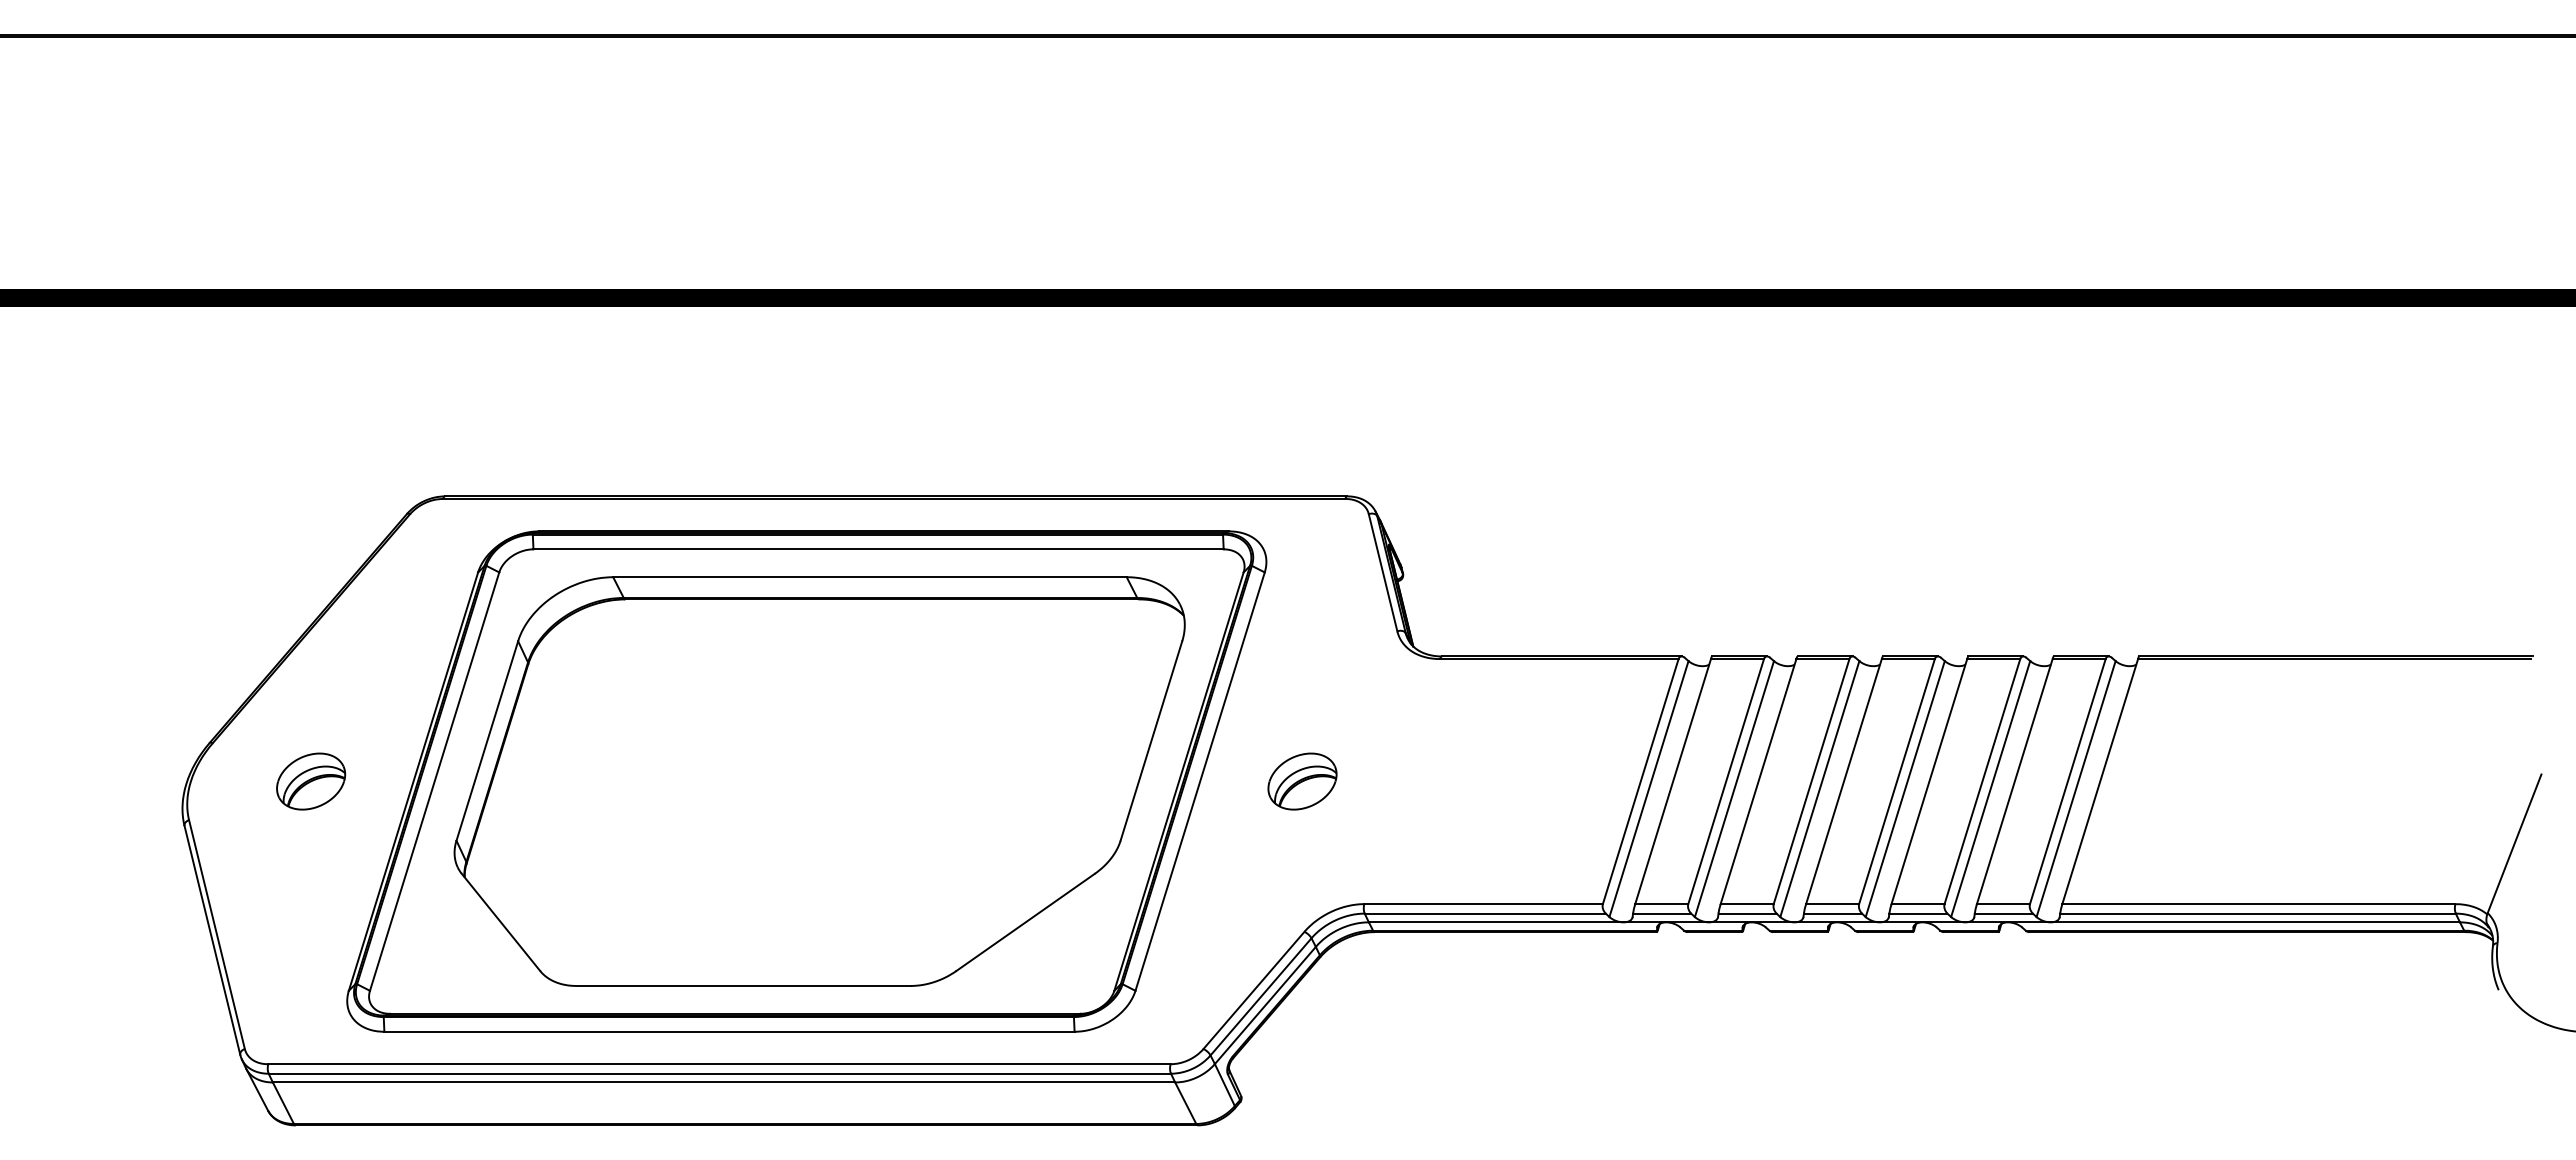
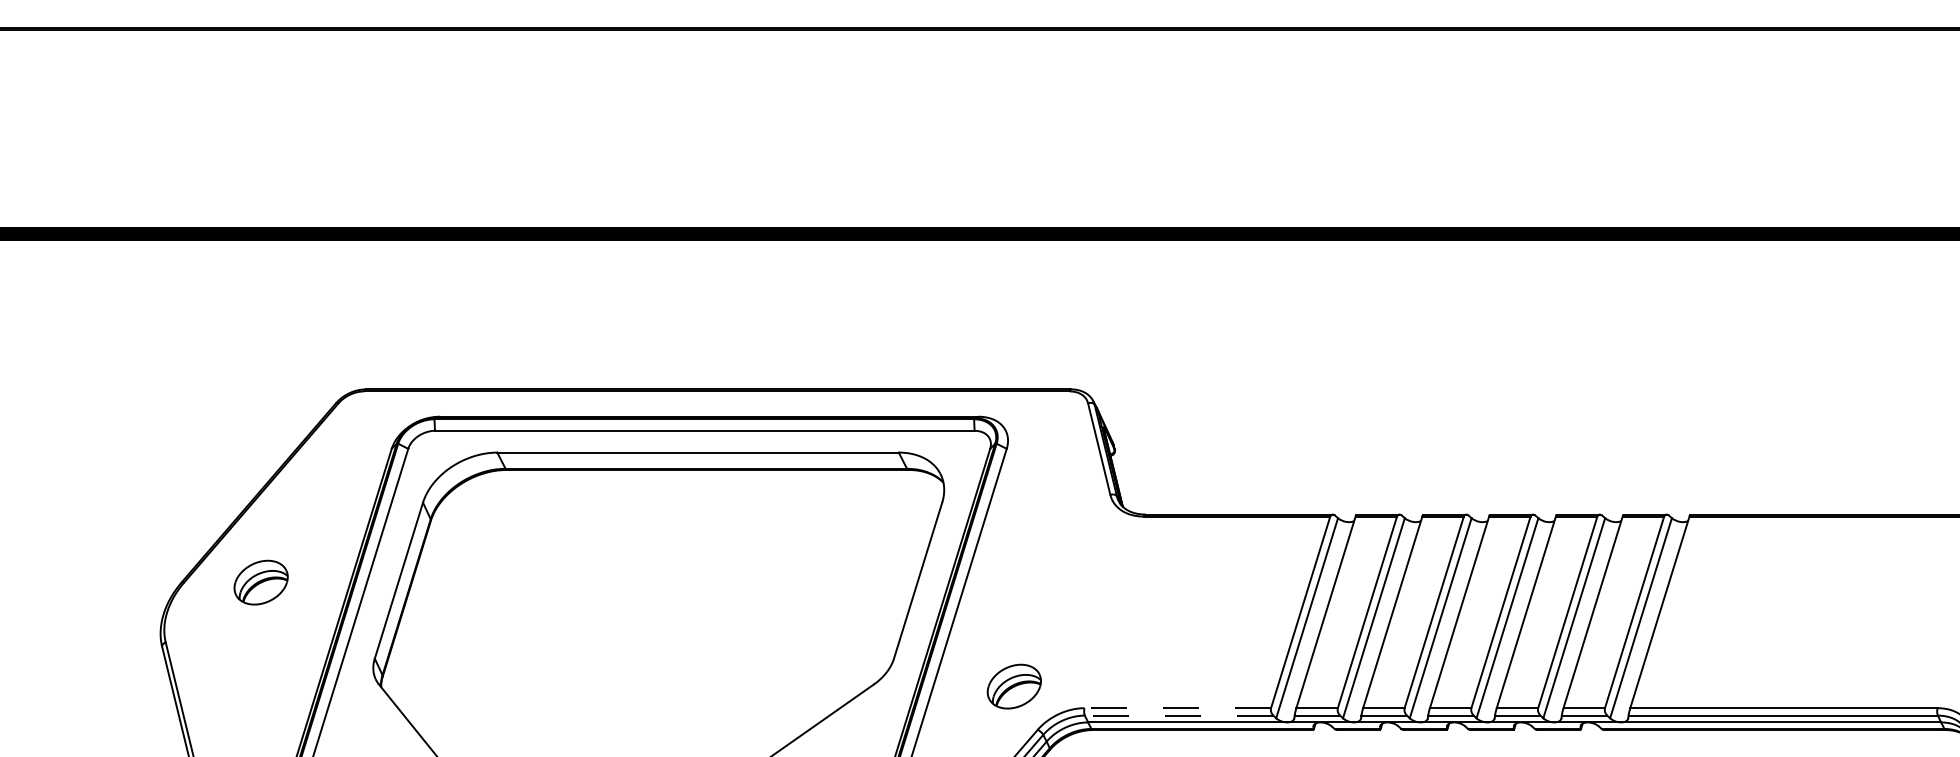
part: (311, 781) -> (261, 582), moved
part: (1302, 781) -> (1014, 686), moved
line: (1483, 904) -> (1177, 708), solid -> dashed
line: (1485, 913) -> (1179, 715), solid -> dashed

